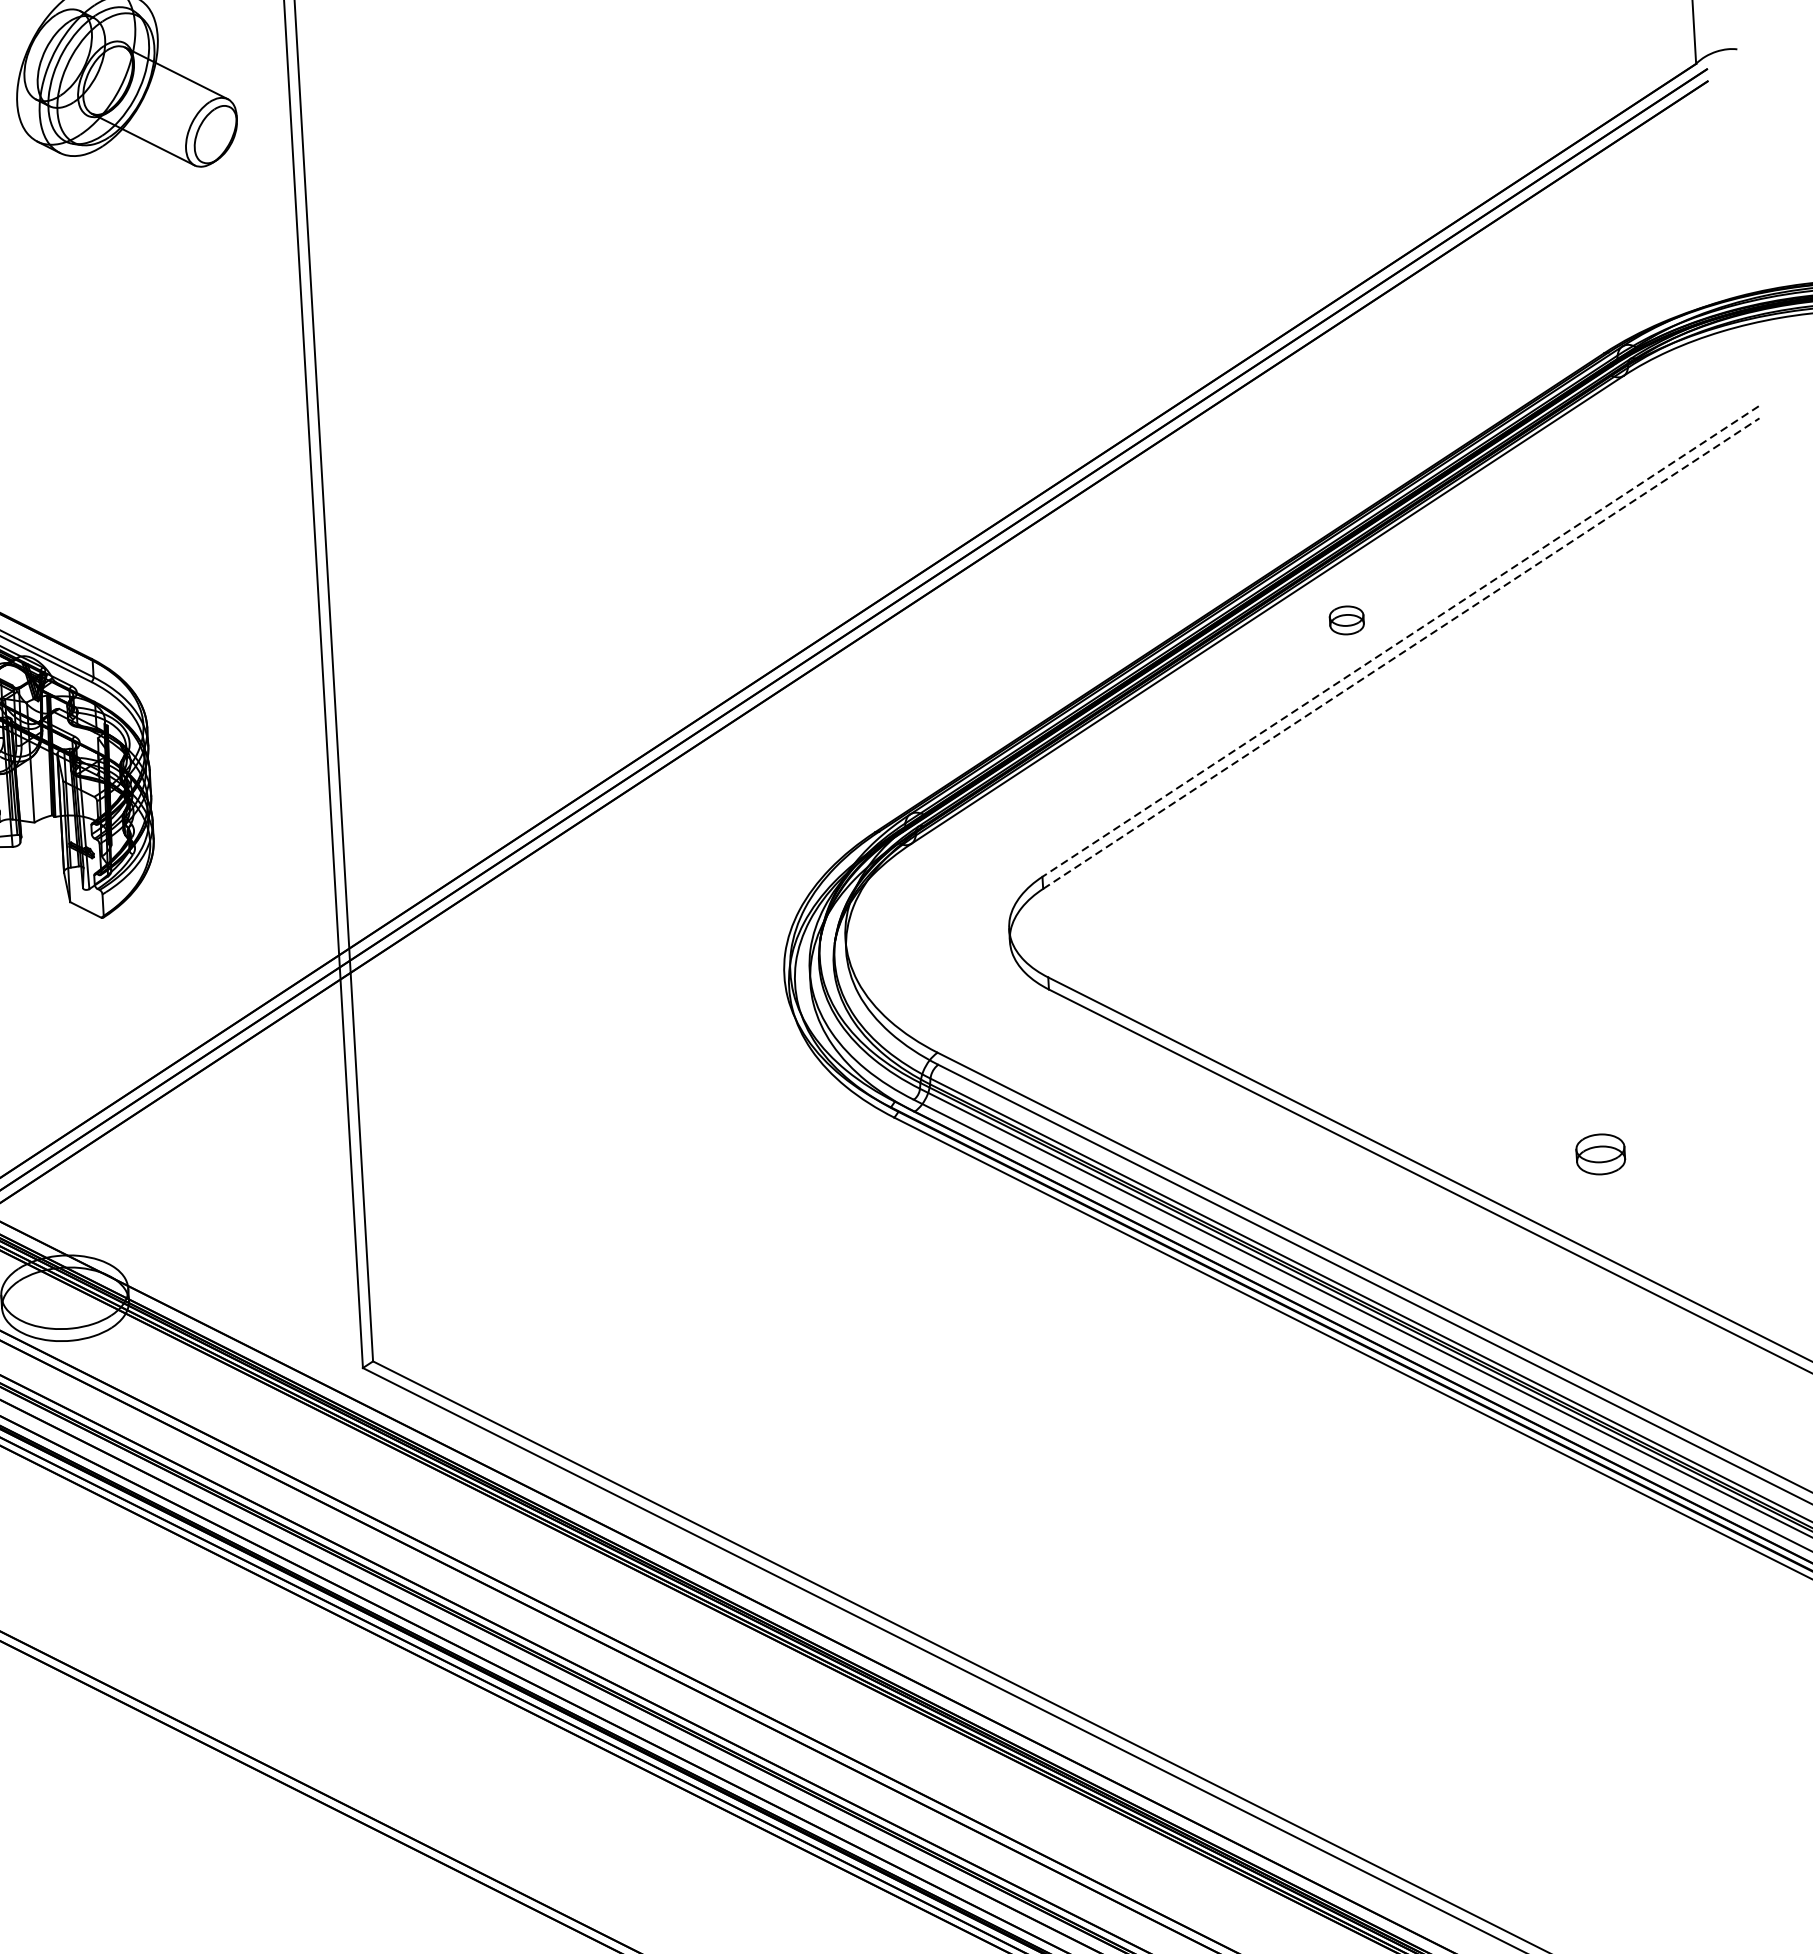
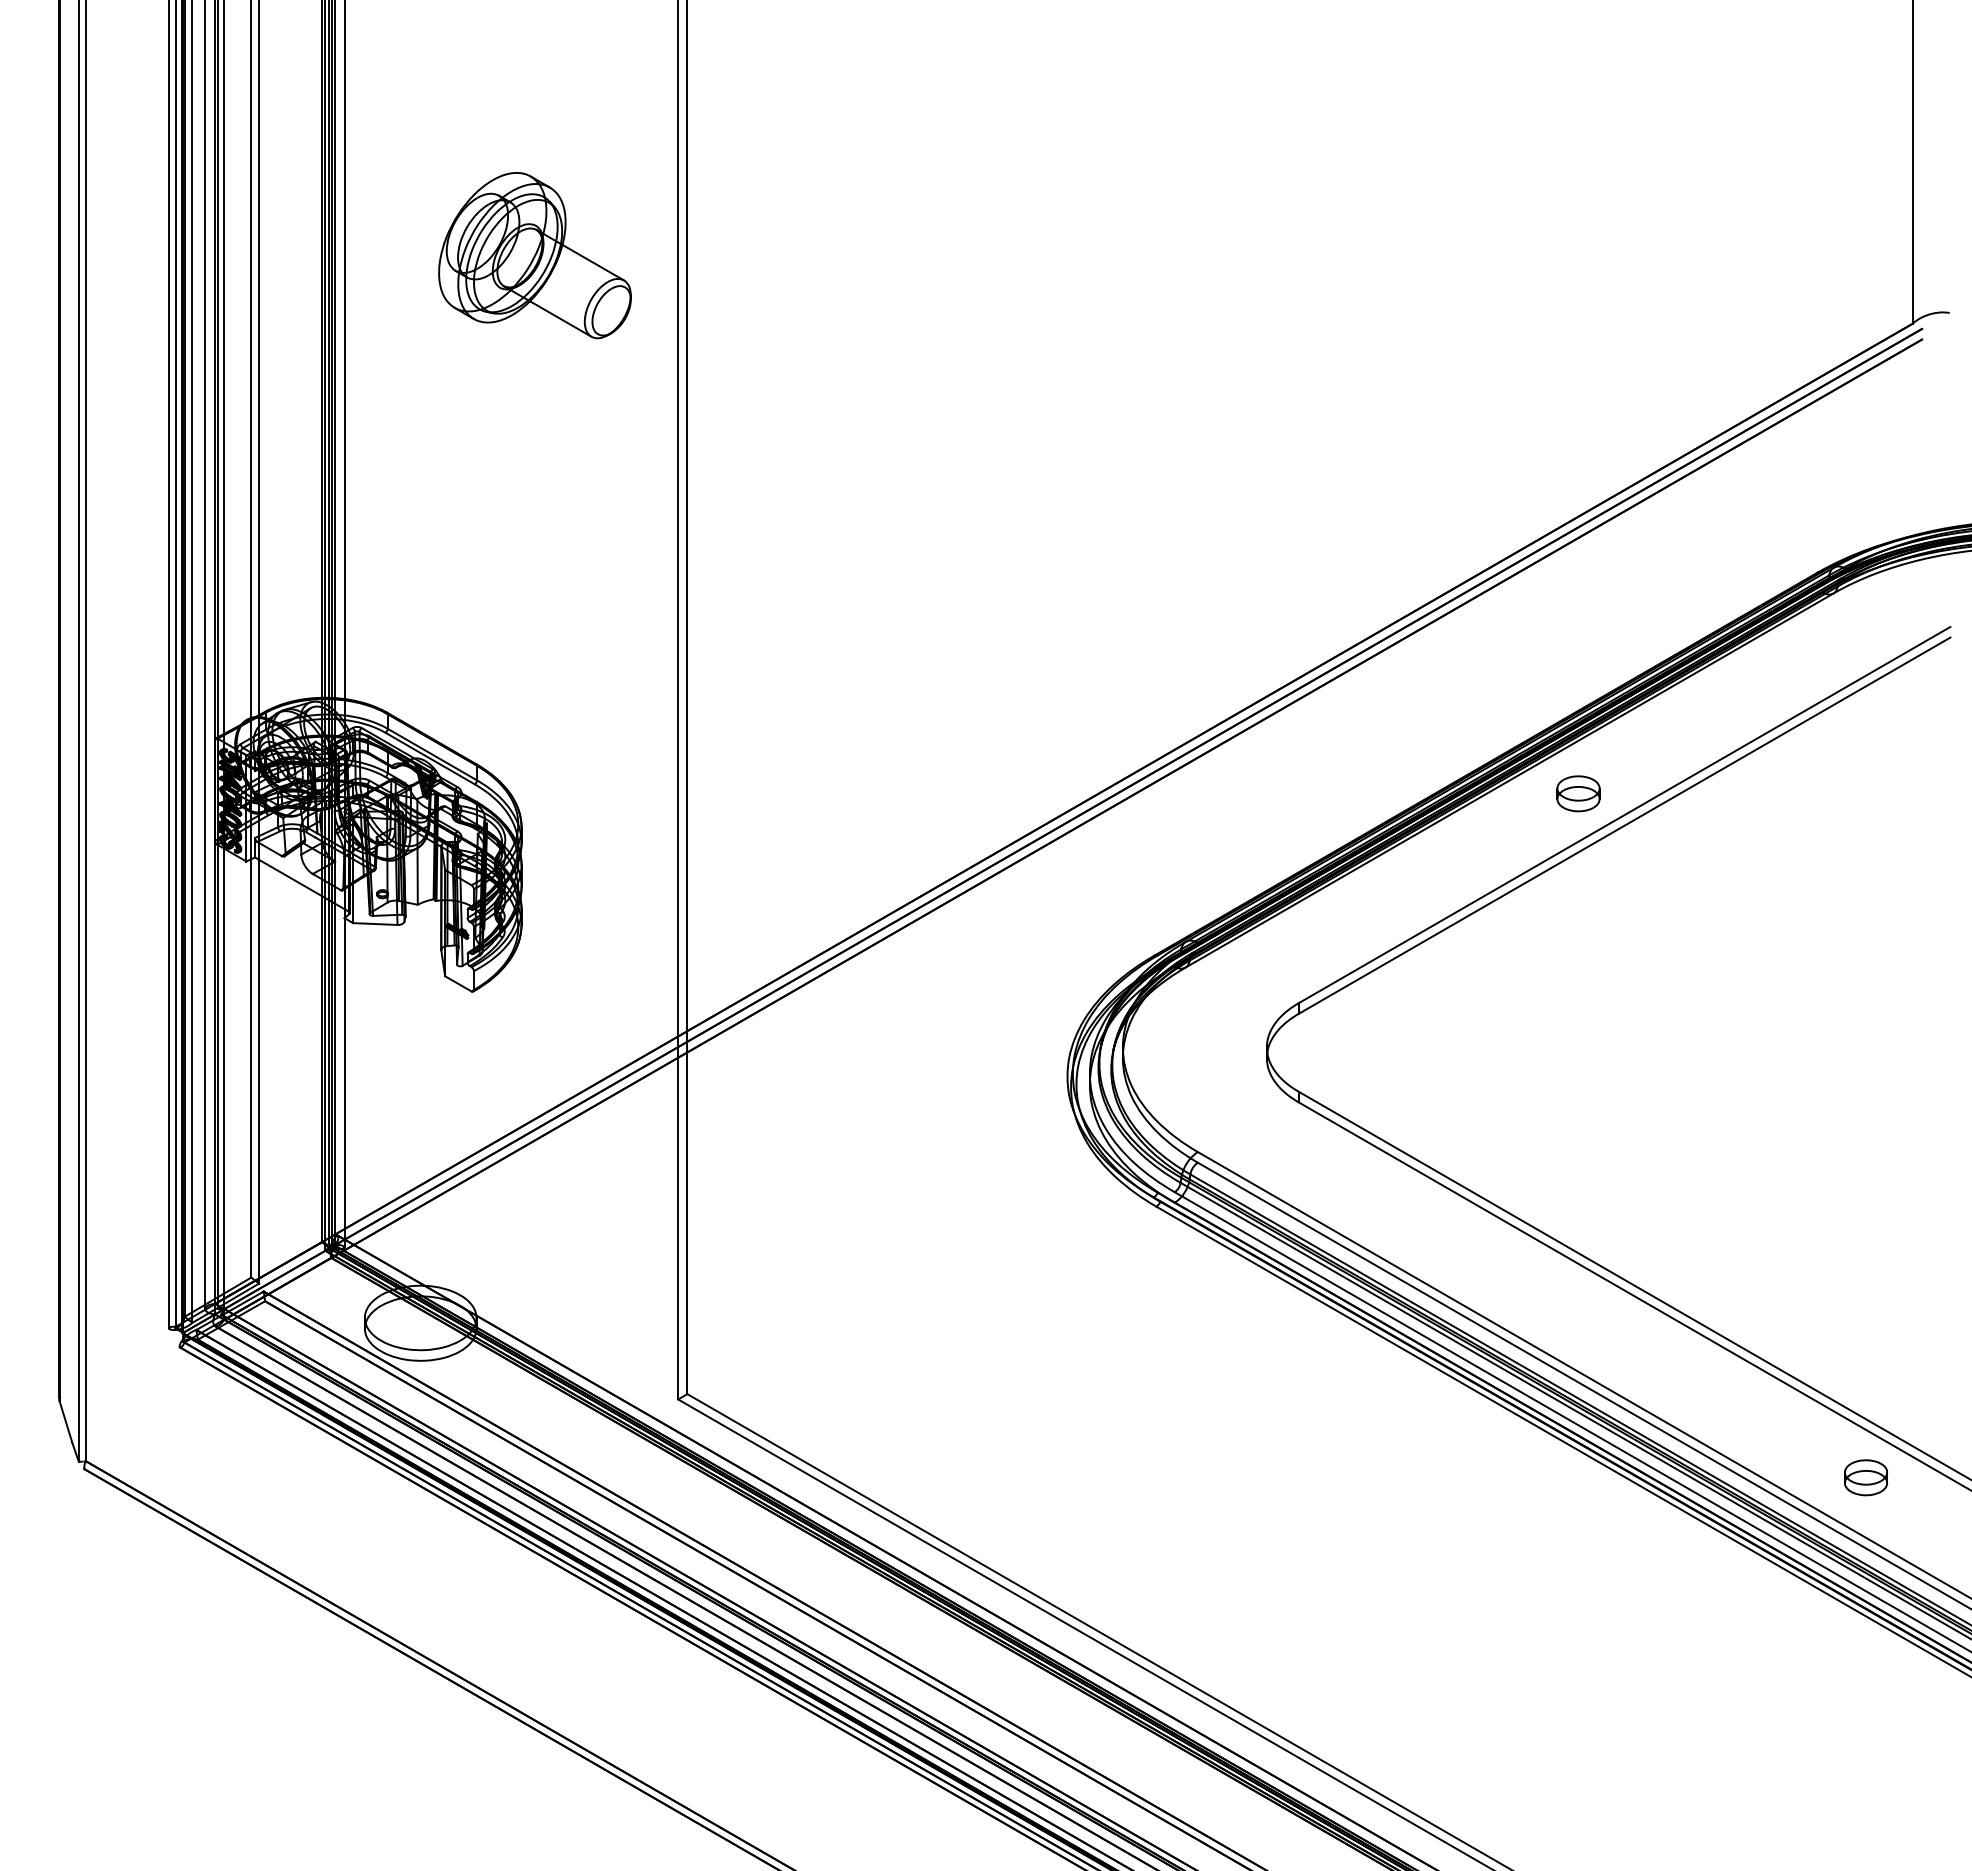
part: (1346, 620) -> (1578, 793), size x1.43
line: (1400, 642) -> (1624, 815), dashed -> solid
line: (1401, 653) -> (1624, 825), dashed -> solid
part: (1601, 1154) -> (1866, 1477), moved

